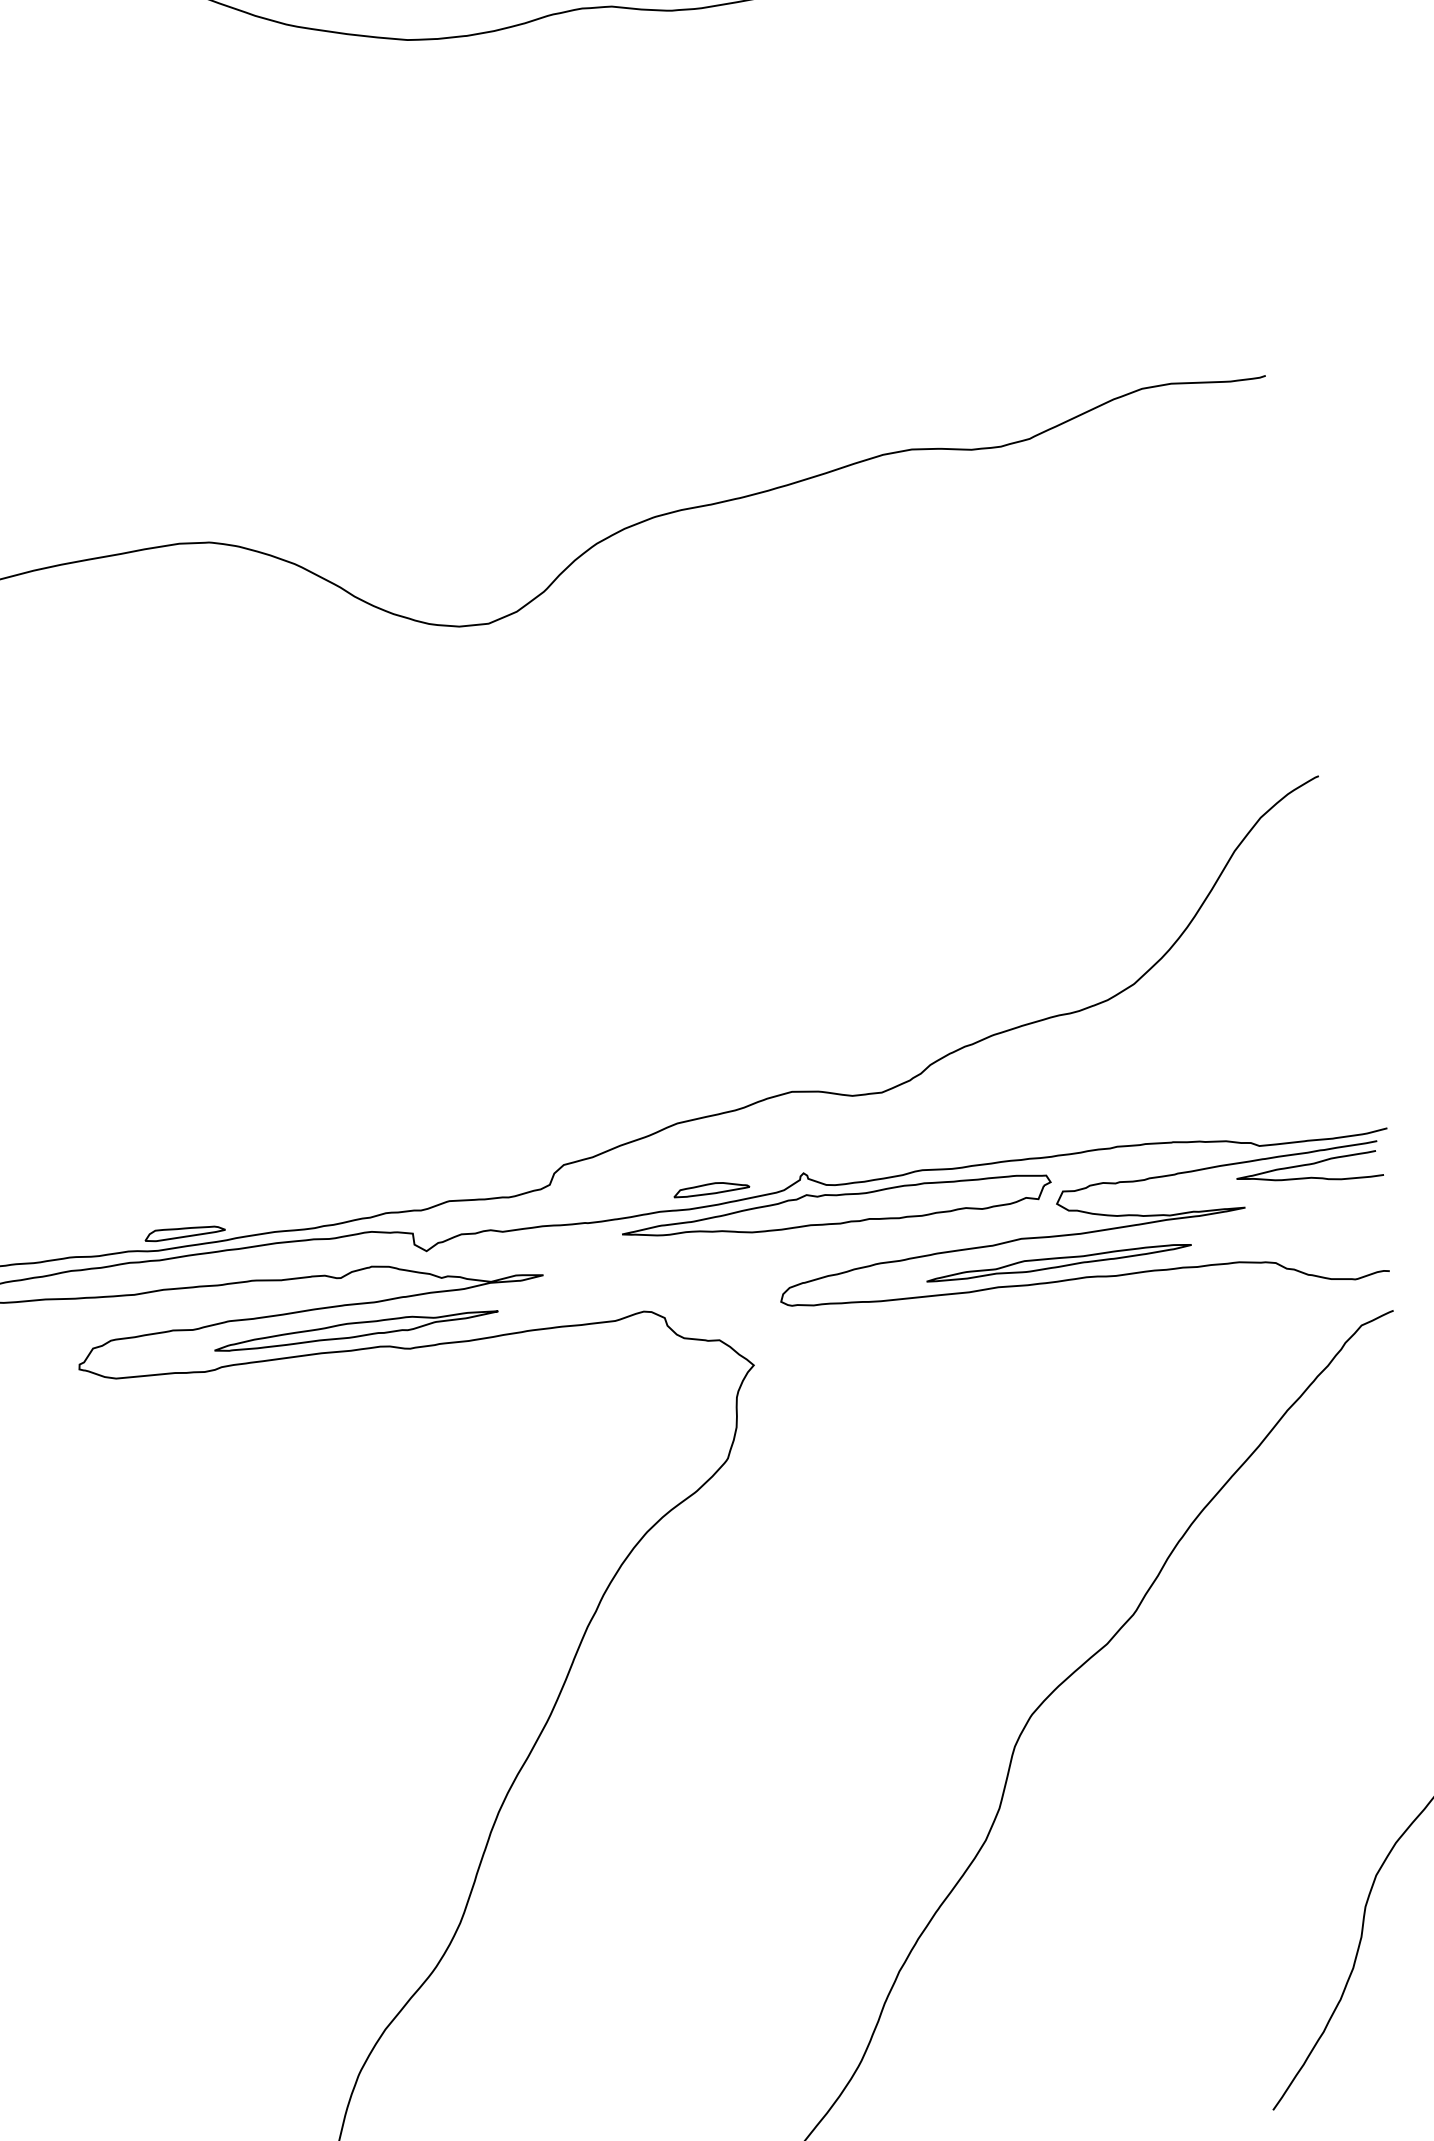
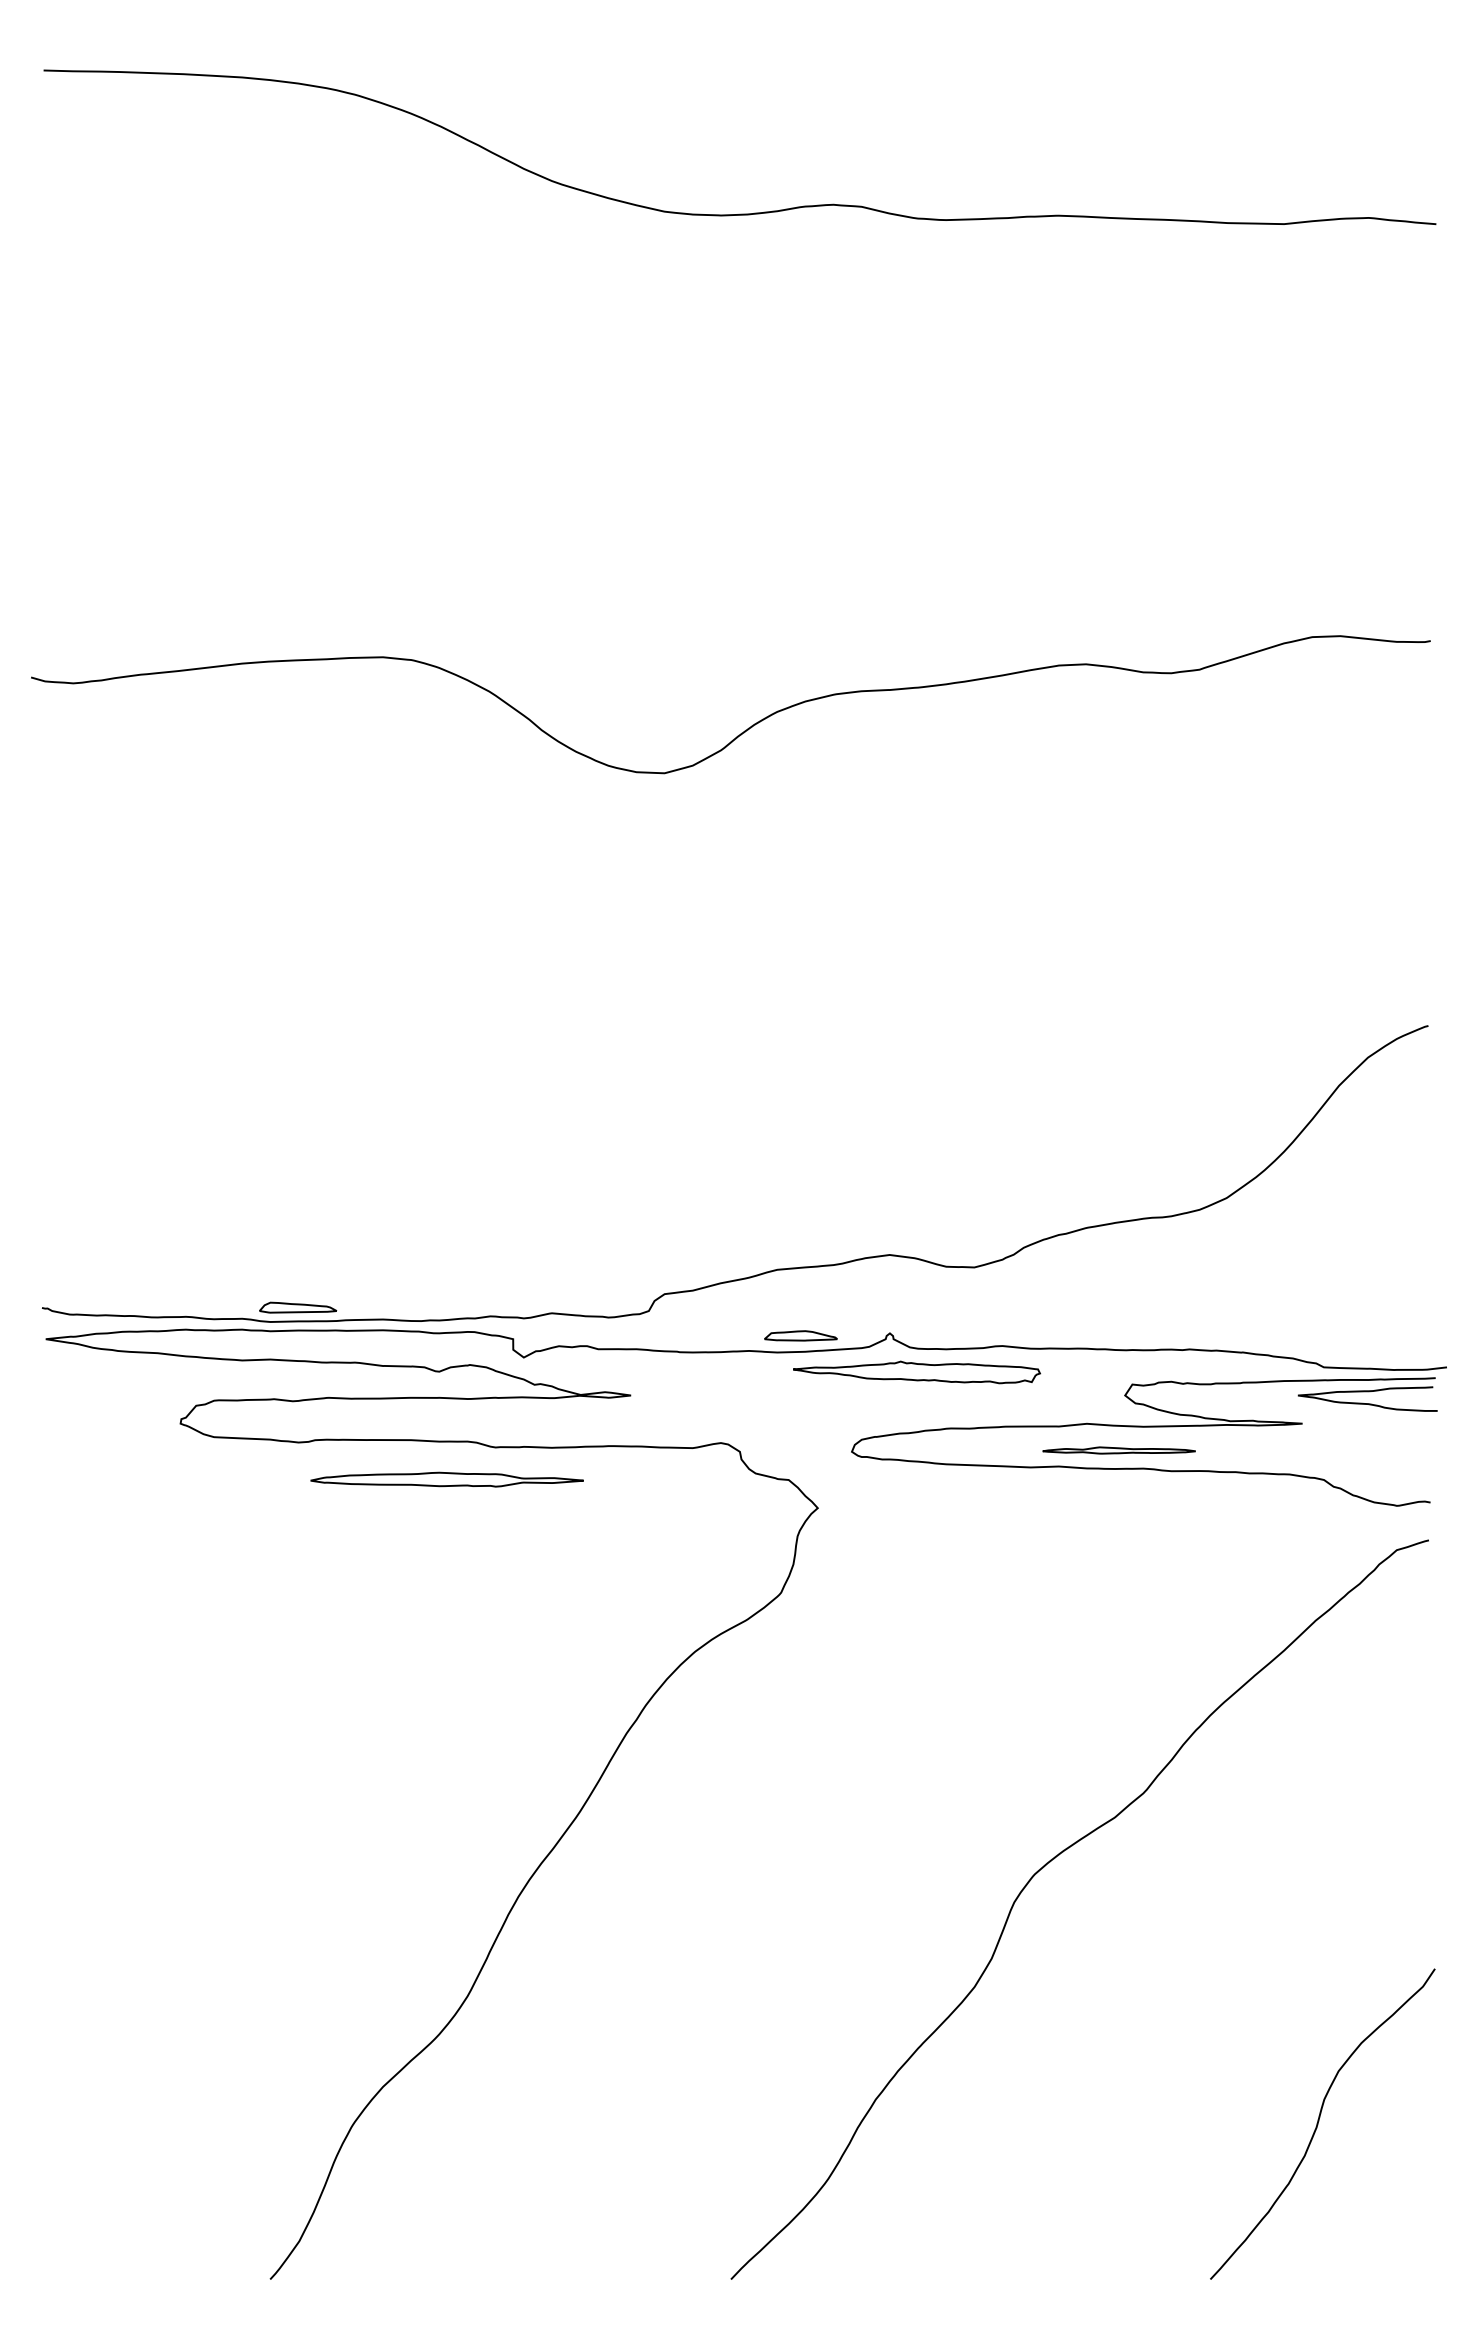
part: (836, 1210) -> (916, 1372), size x0.6
part: (1058, 1262) -> (1118, 1450), size x0.6
part: (355, 1329) -> (446, 1479), moved

